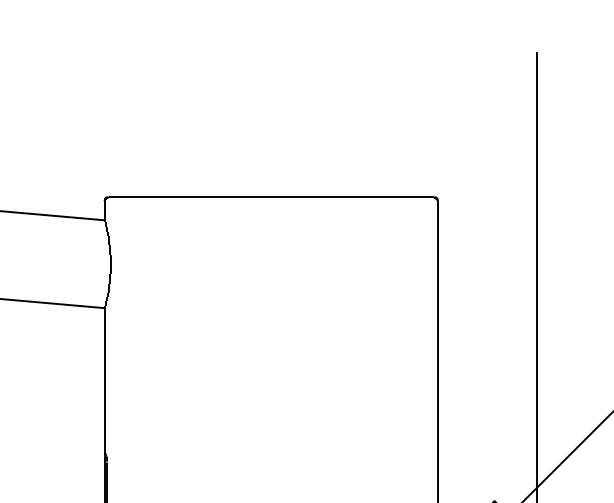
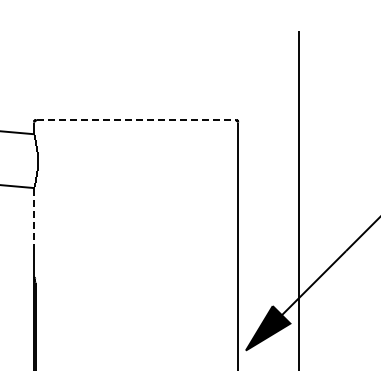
line: (271, 197) -> (136, 120), solid -> dashed
line: (105, 361) -> (34, 220), solid -> dashed

